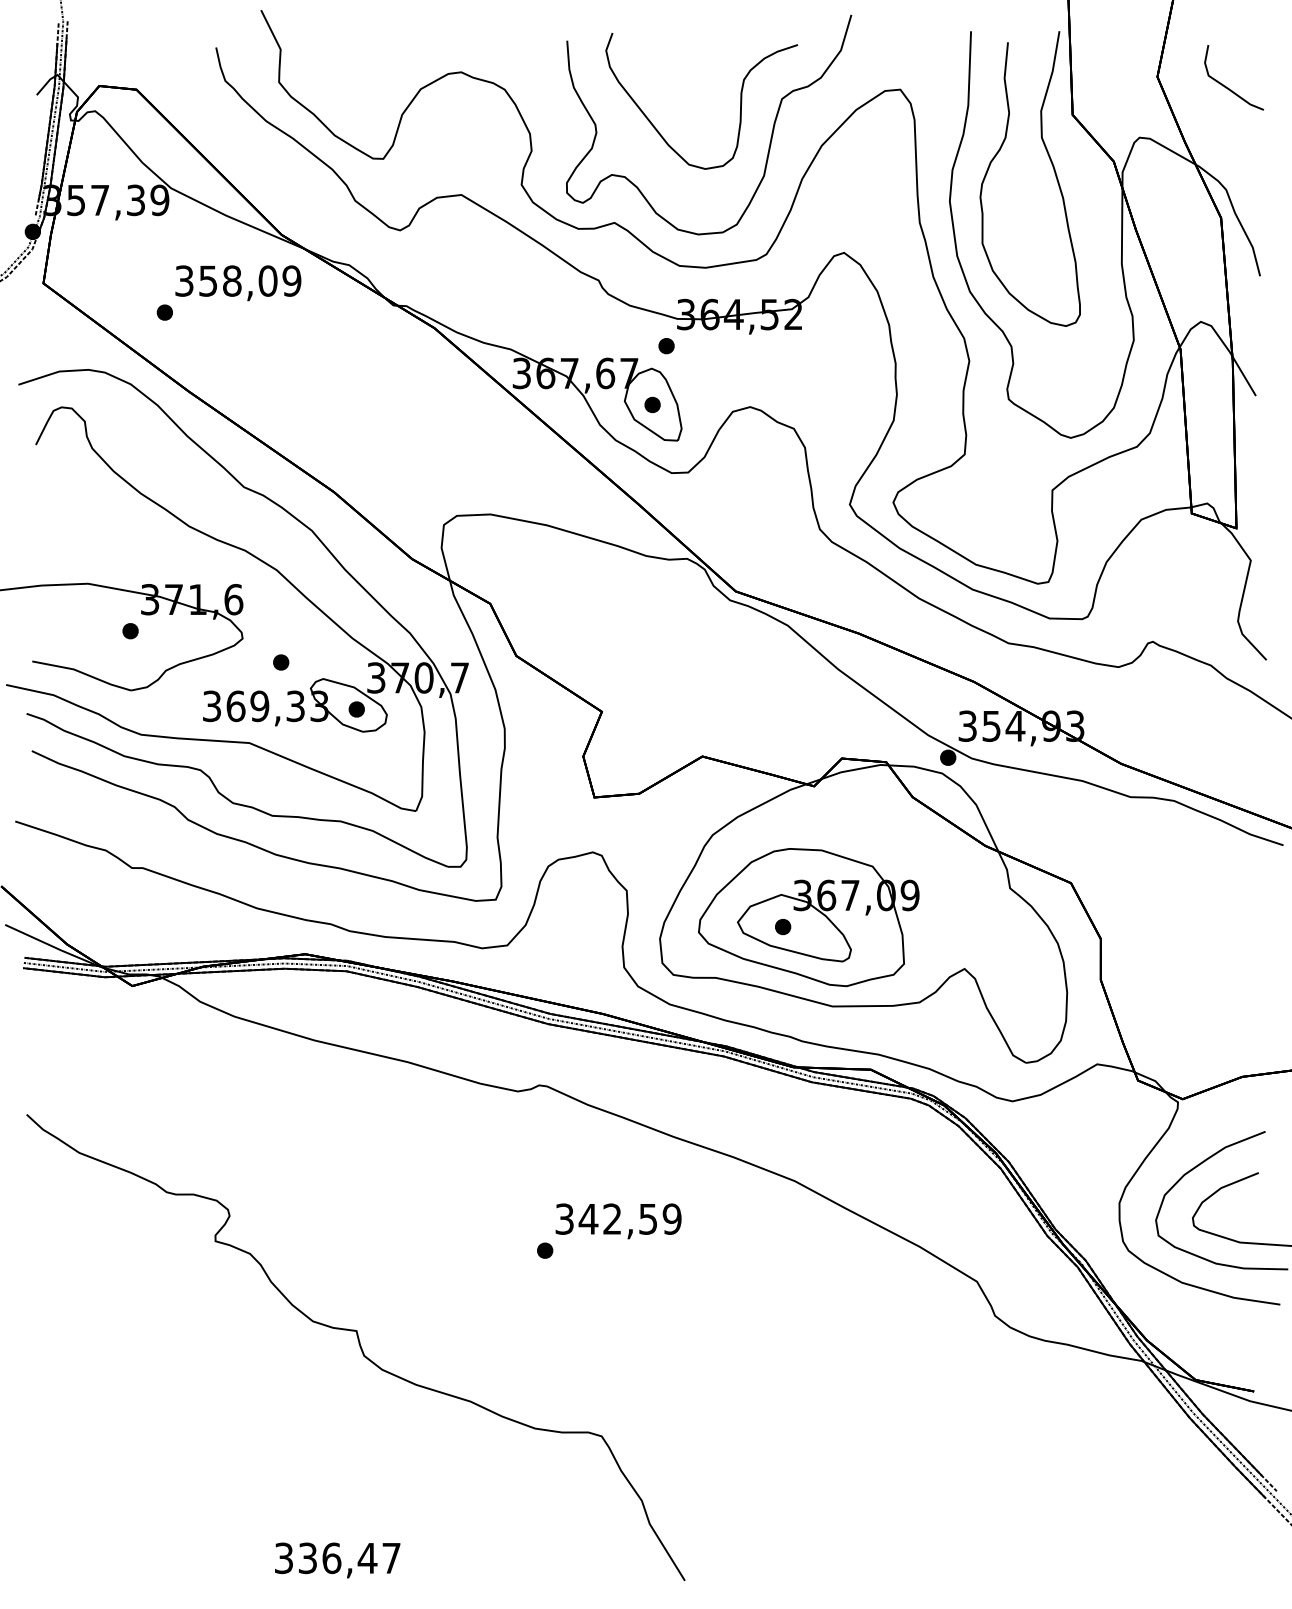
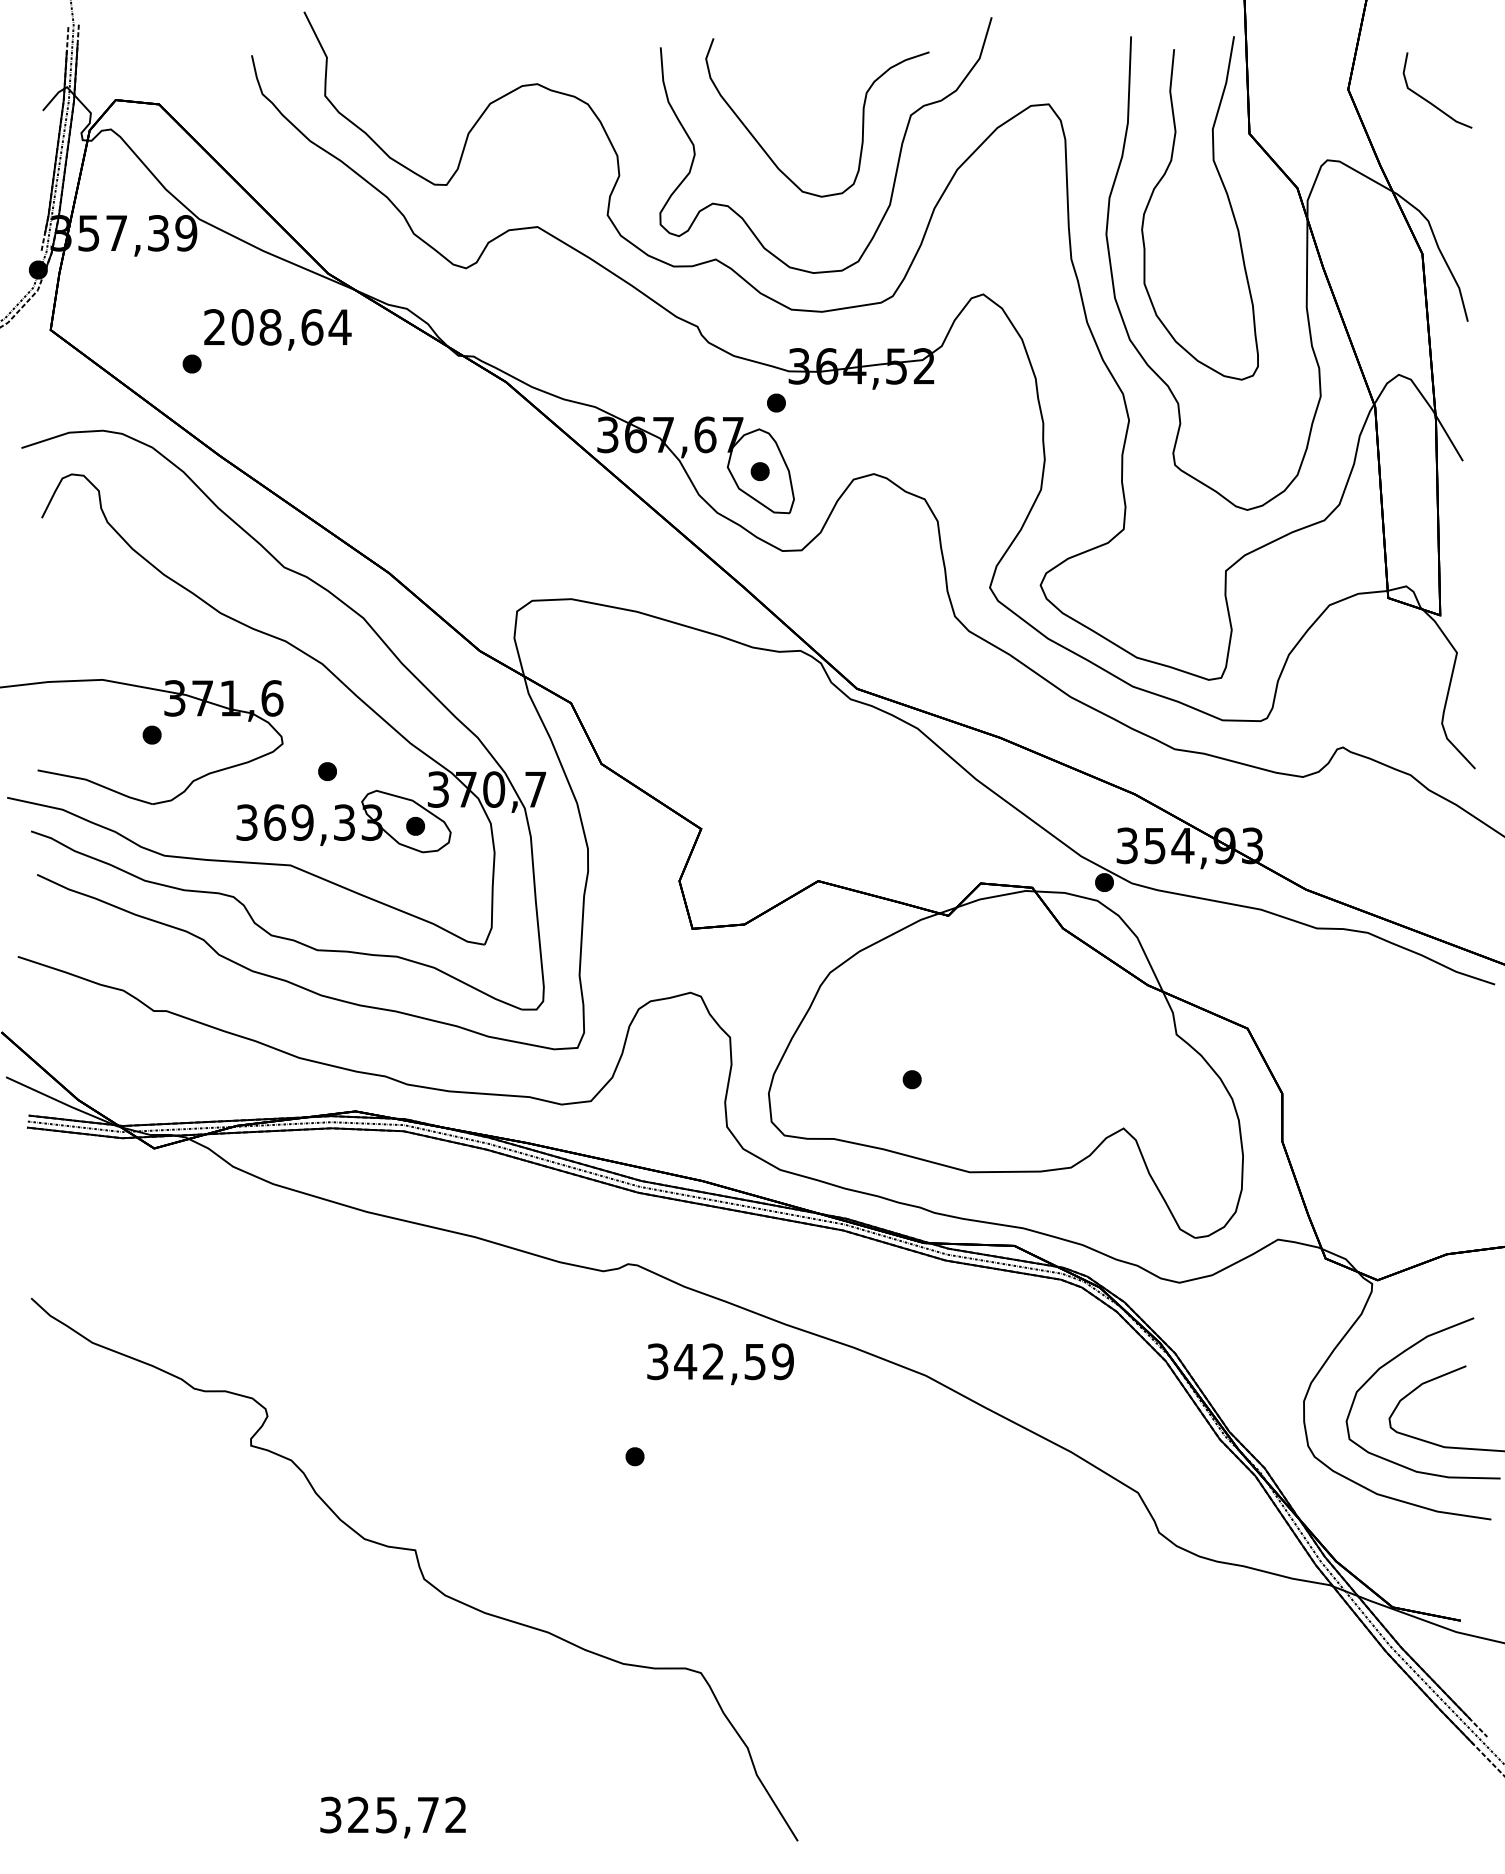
text: (238, 280) -> (277, 326), 358,09 -> 208,64
part: (808, 917) -> (941, 1068), removed
text: (618, 1221) -> (720, 1364), moved
text: (349, 1558) -> (407, 1815), 336,47 -> 325,72

